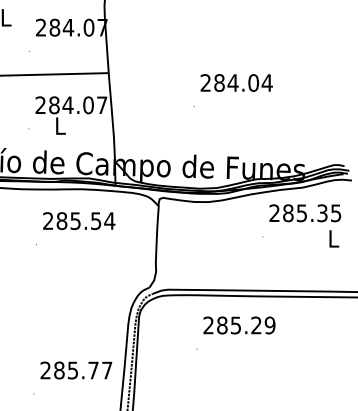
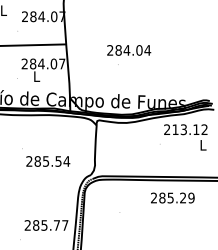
text: (237, 83) -> (129, 50), moved
text: (311, 212) -> (189, 129), 285.35 -> 213.12
text: (79, 221) -> (48, 161), moved
text: (238, 324) -> (172, 197), moved

